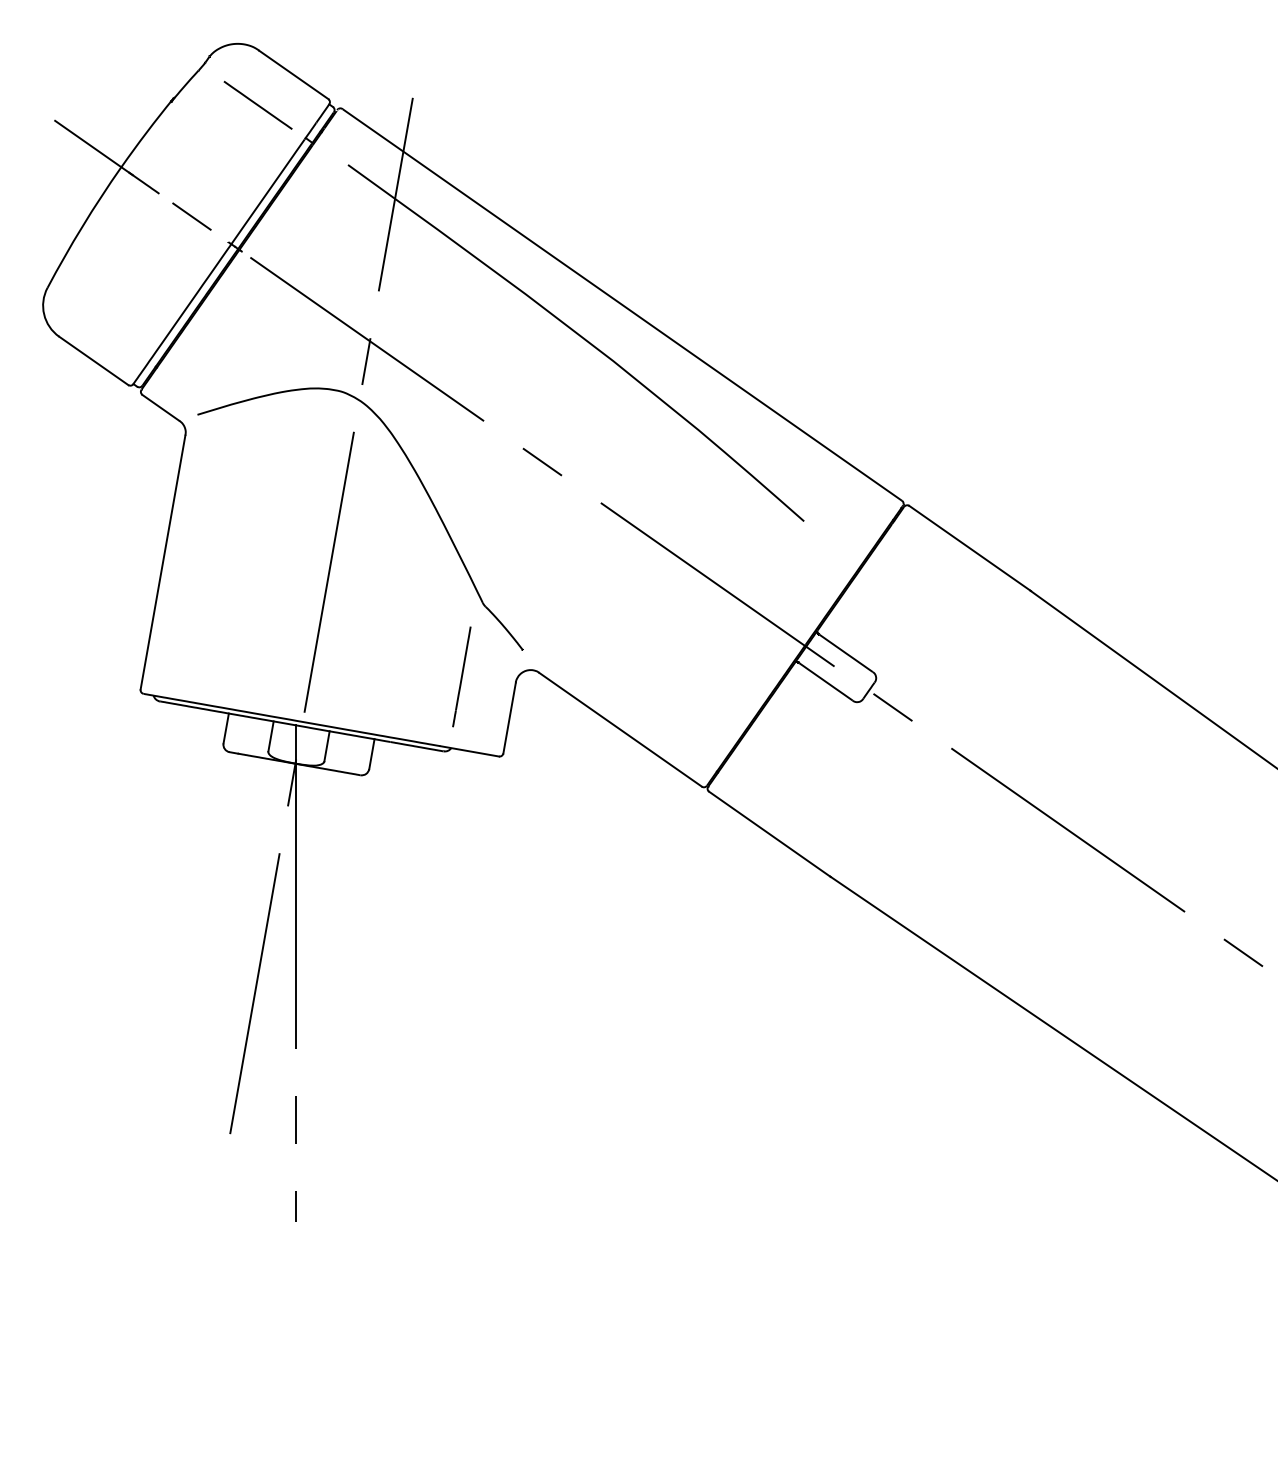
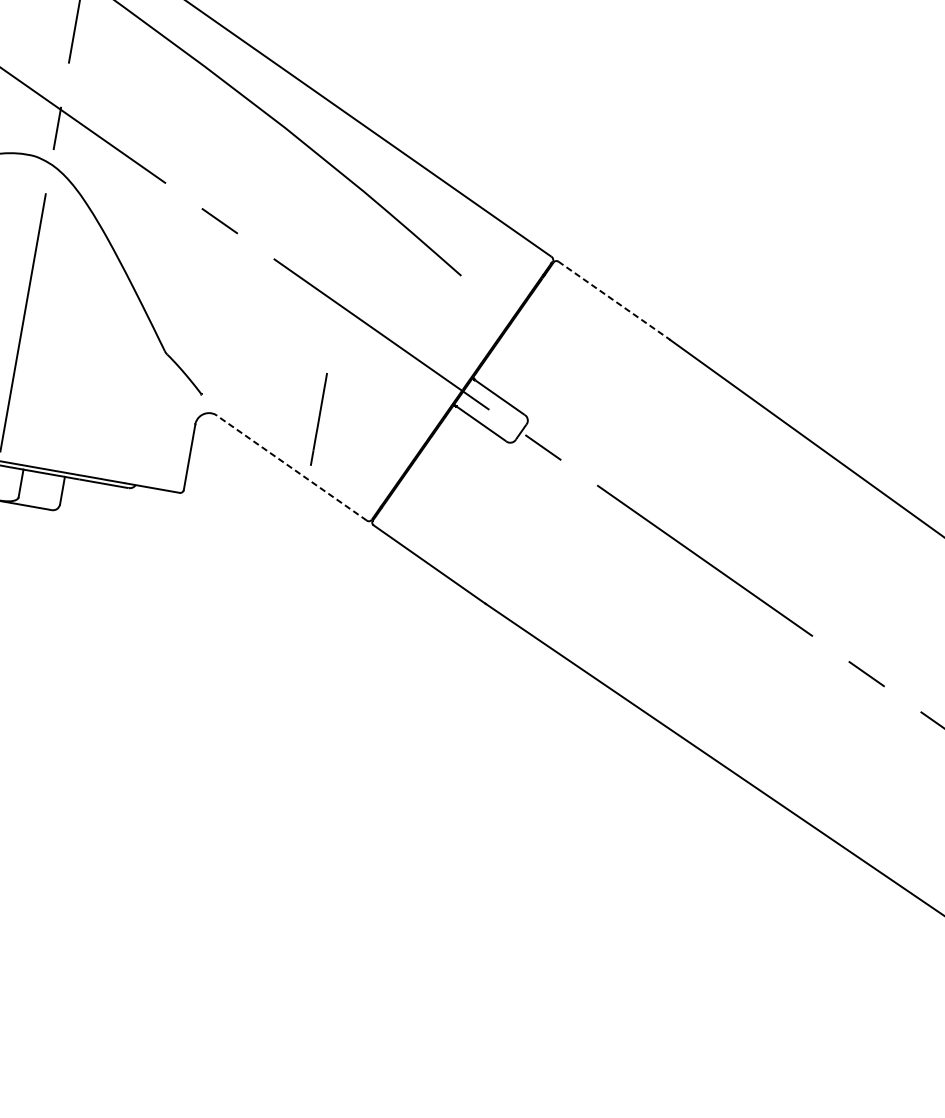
line: (970, 548) -> (614, 300), solid -> dashed
line: (461, 676) -> (318, 419), moved
line: (620, 729) -> (291, 467), solid -> dashed

